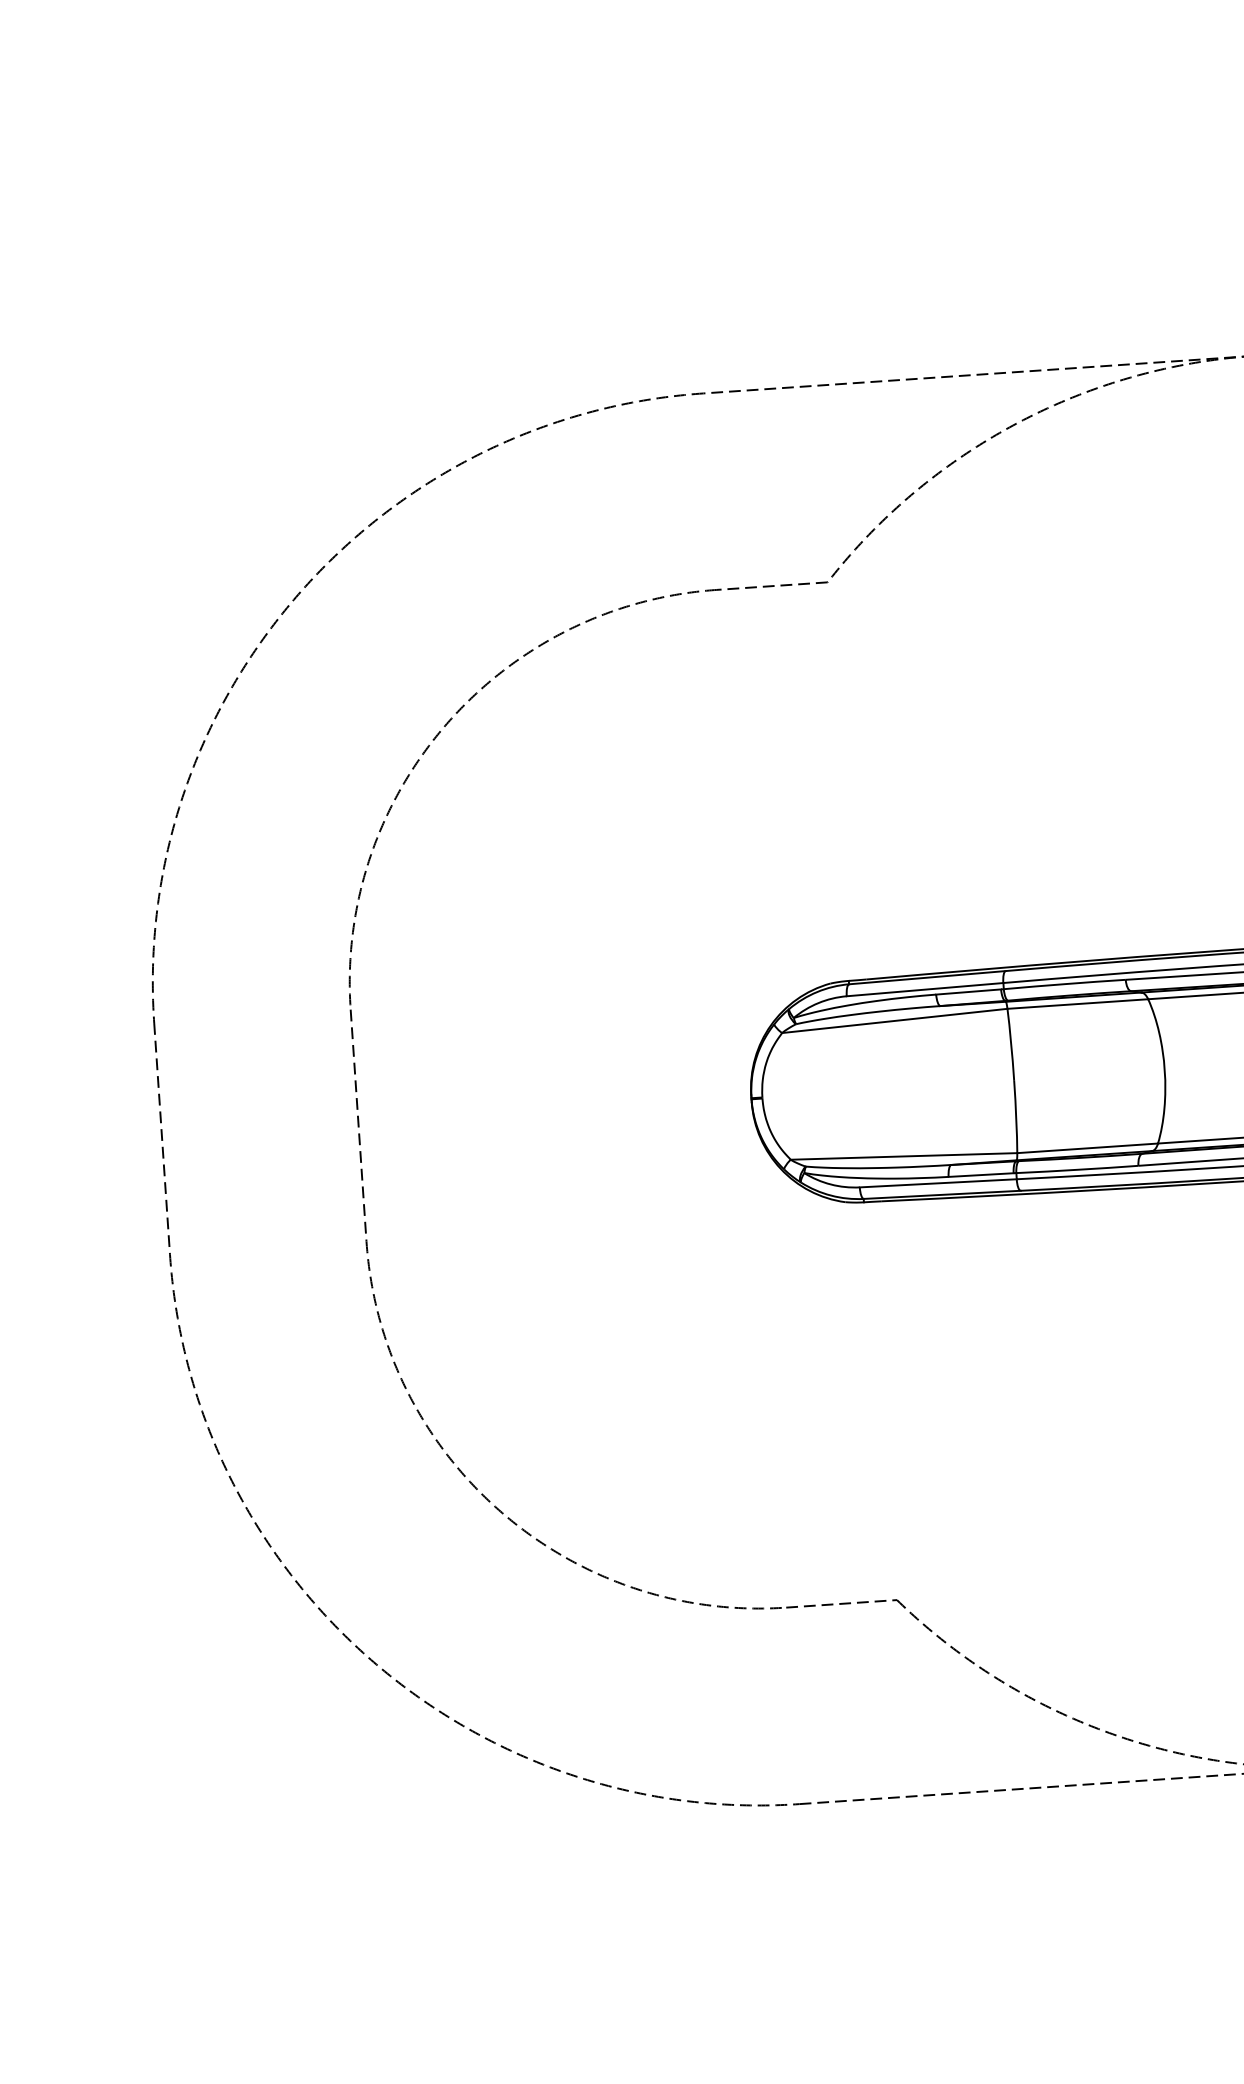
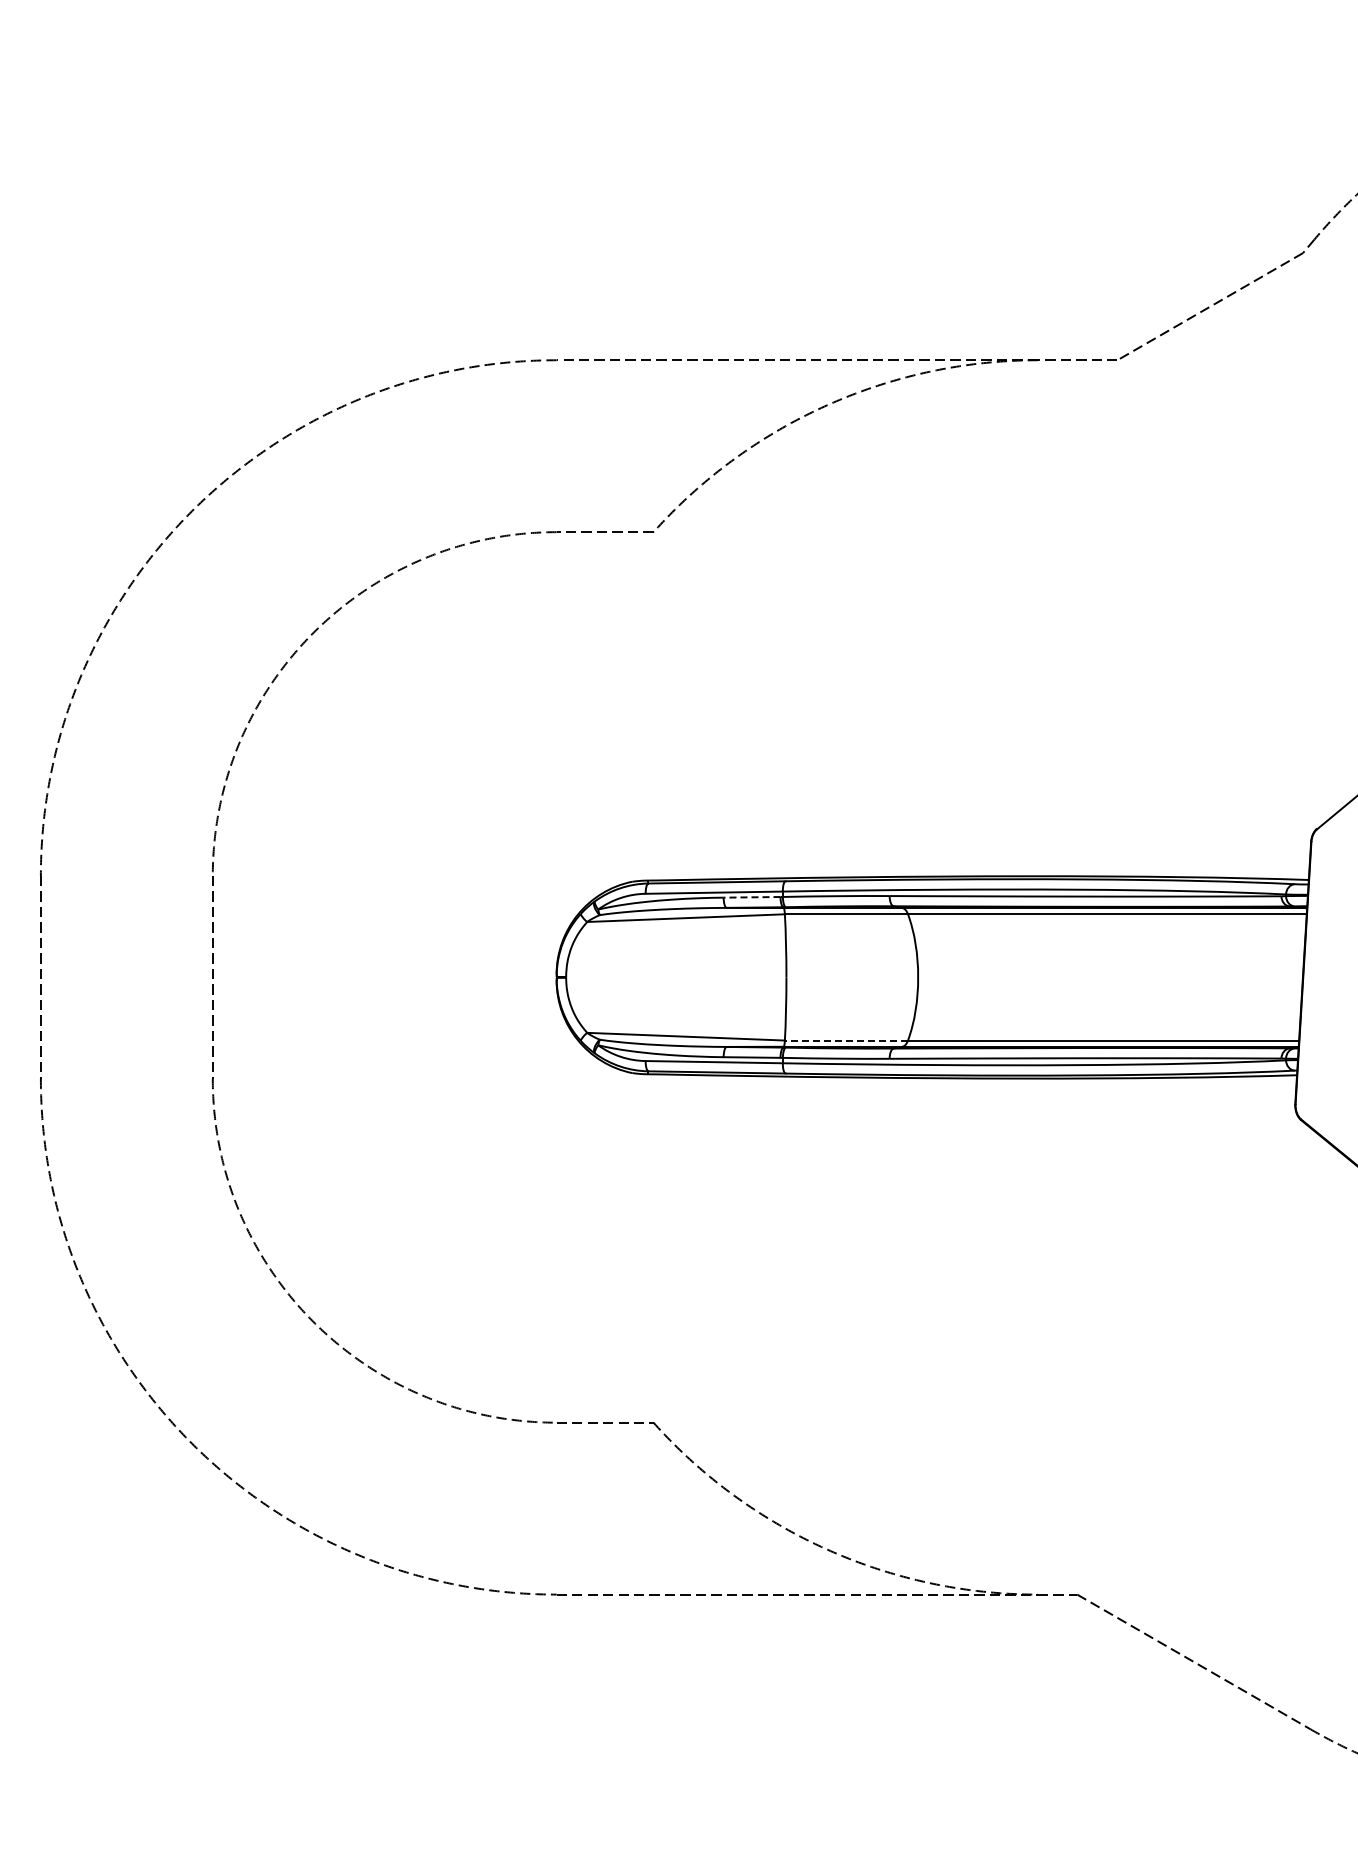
line: (968, 992) -> (751, 897), solid -> dashed
line: (1087, 1148) -> (846, 1040), solid -> dashed

